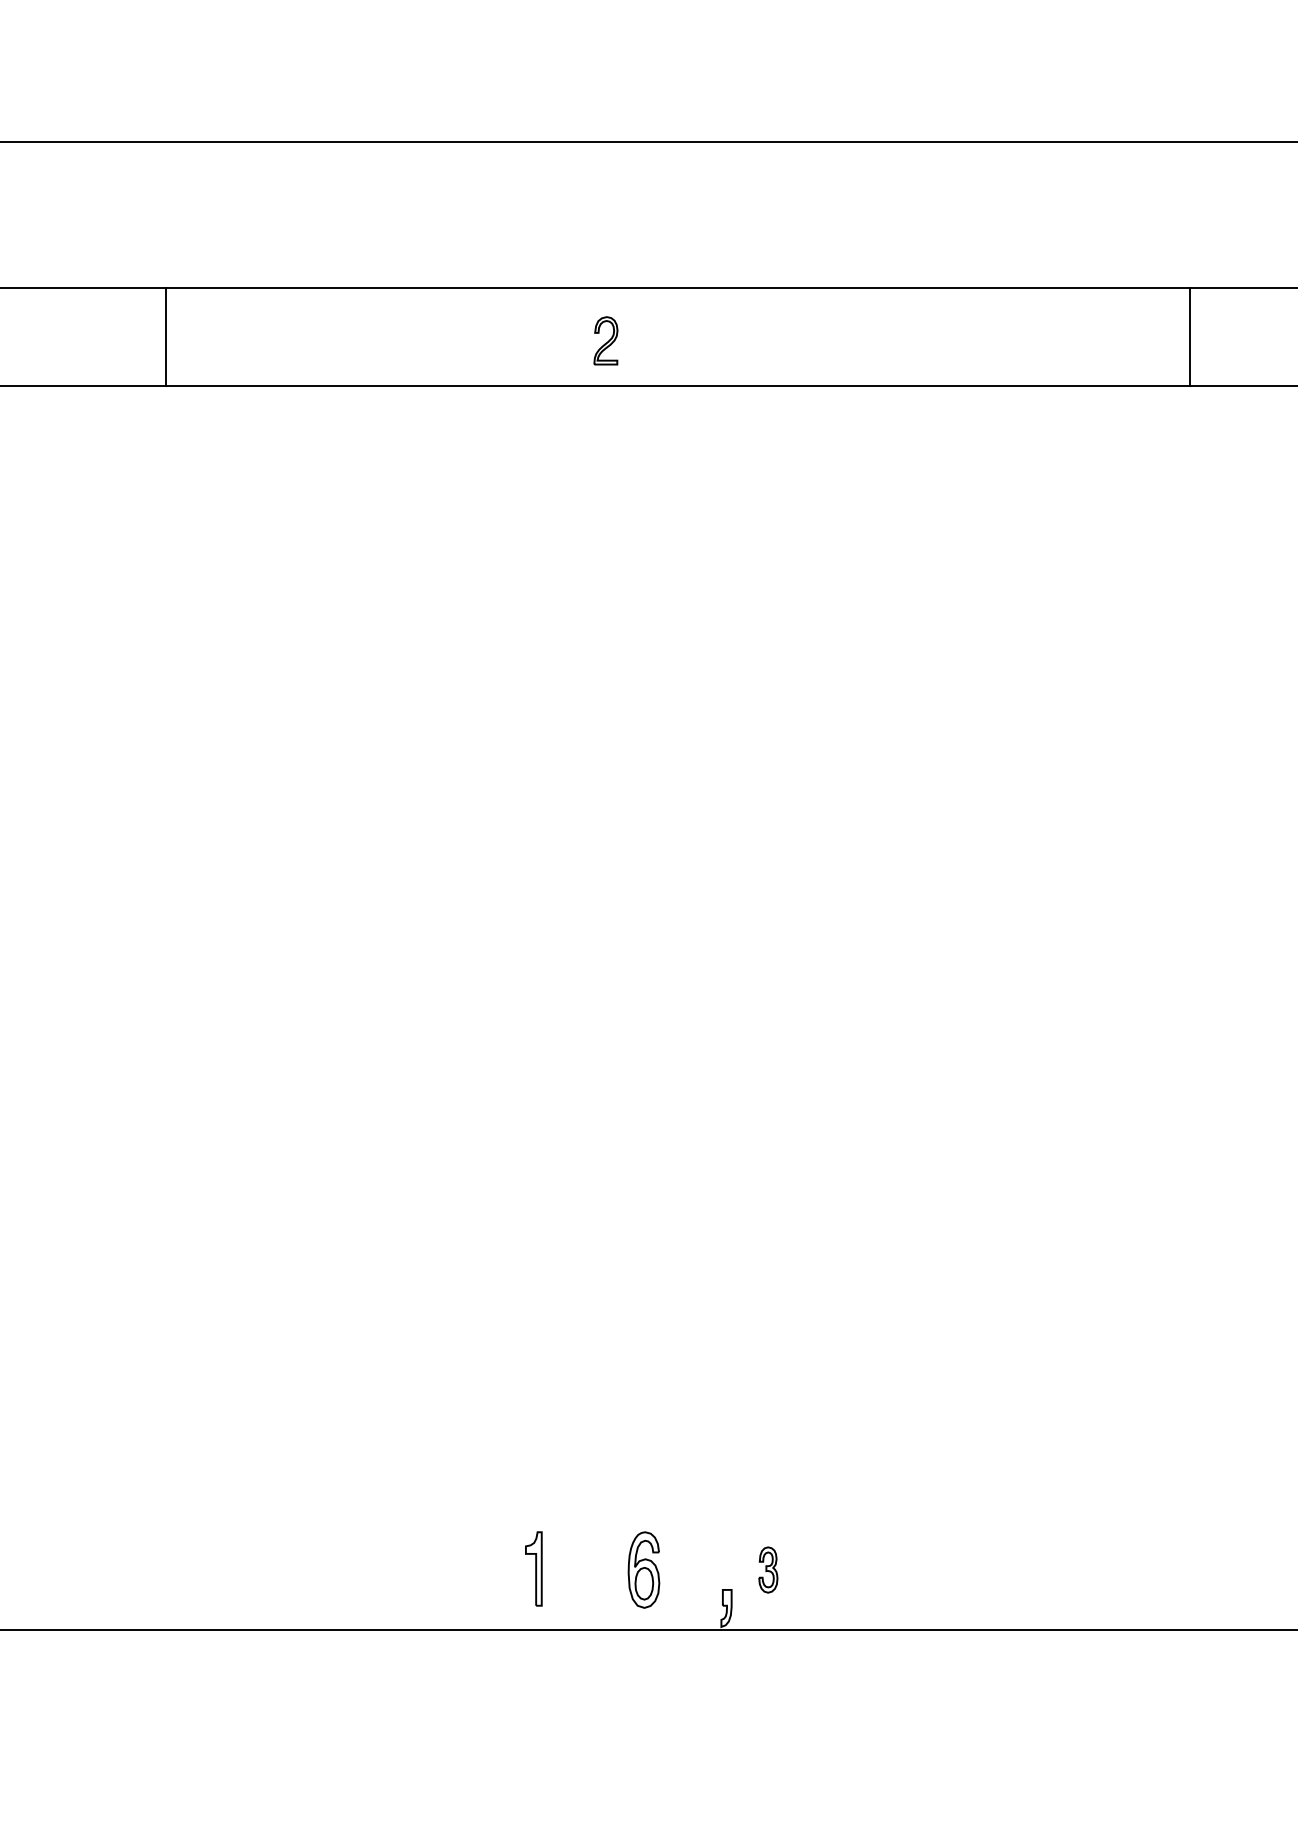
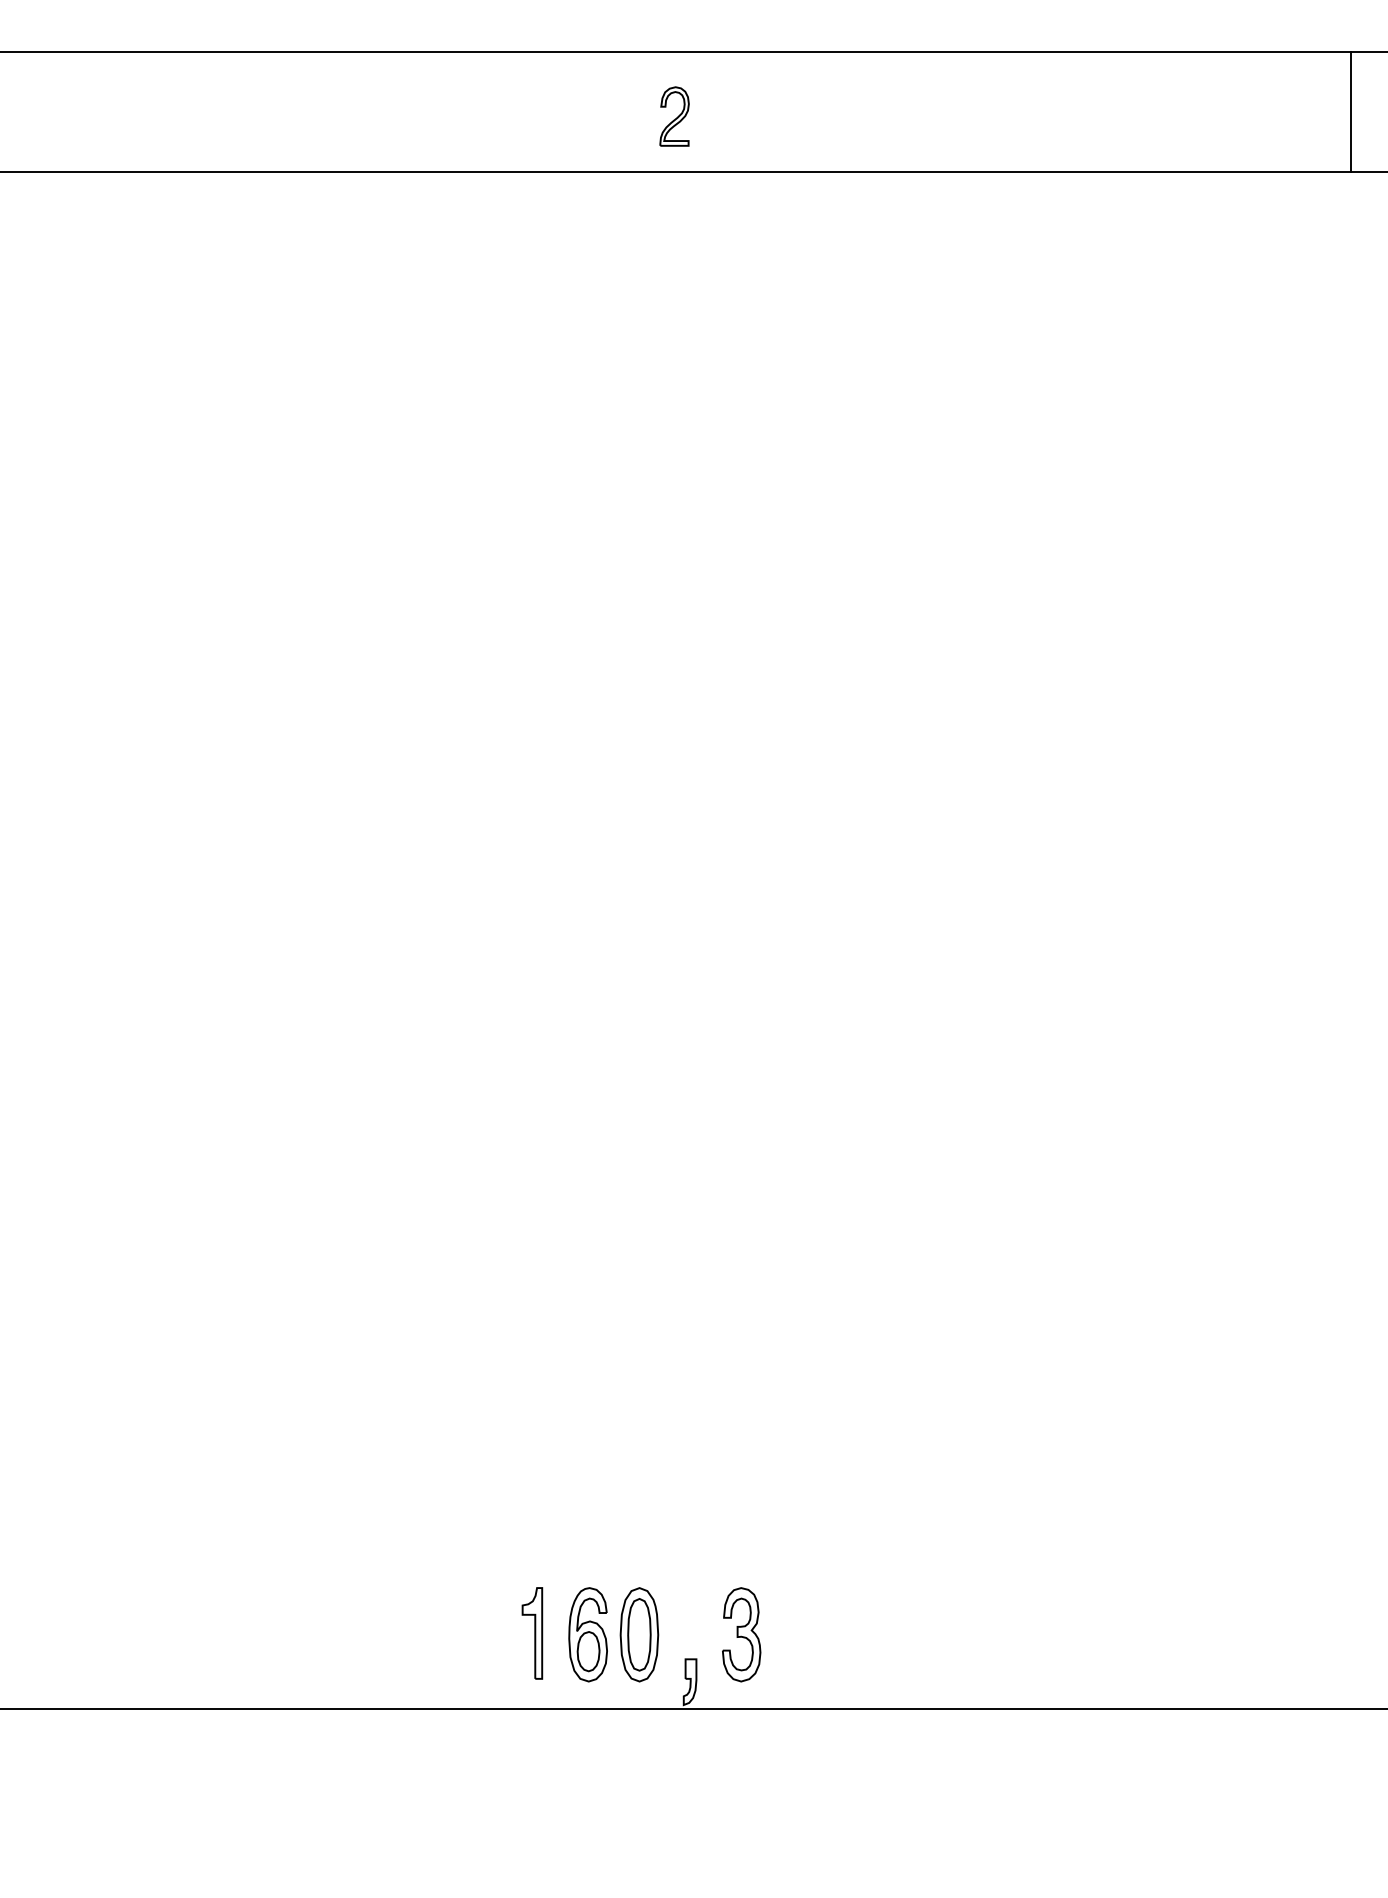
line: (1189, 336) -> (1350, 111), moved
part: (605, 340) -> (674, 116), moved
part: (533, 1568) -> (531, 1632), moved
part: (685, 1569) -> (639, 1634), added
part: (768, 1569) -> (741, 1634), size x1.67

